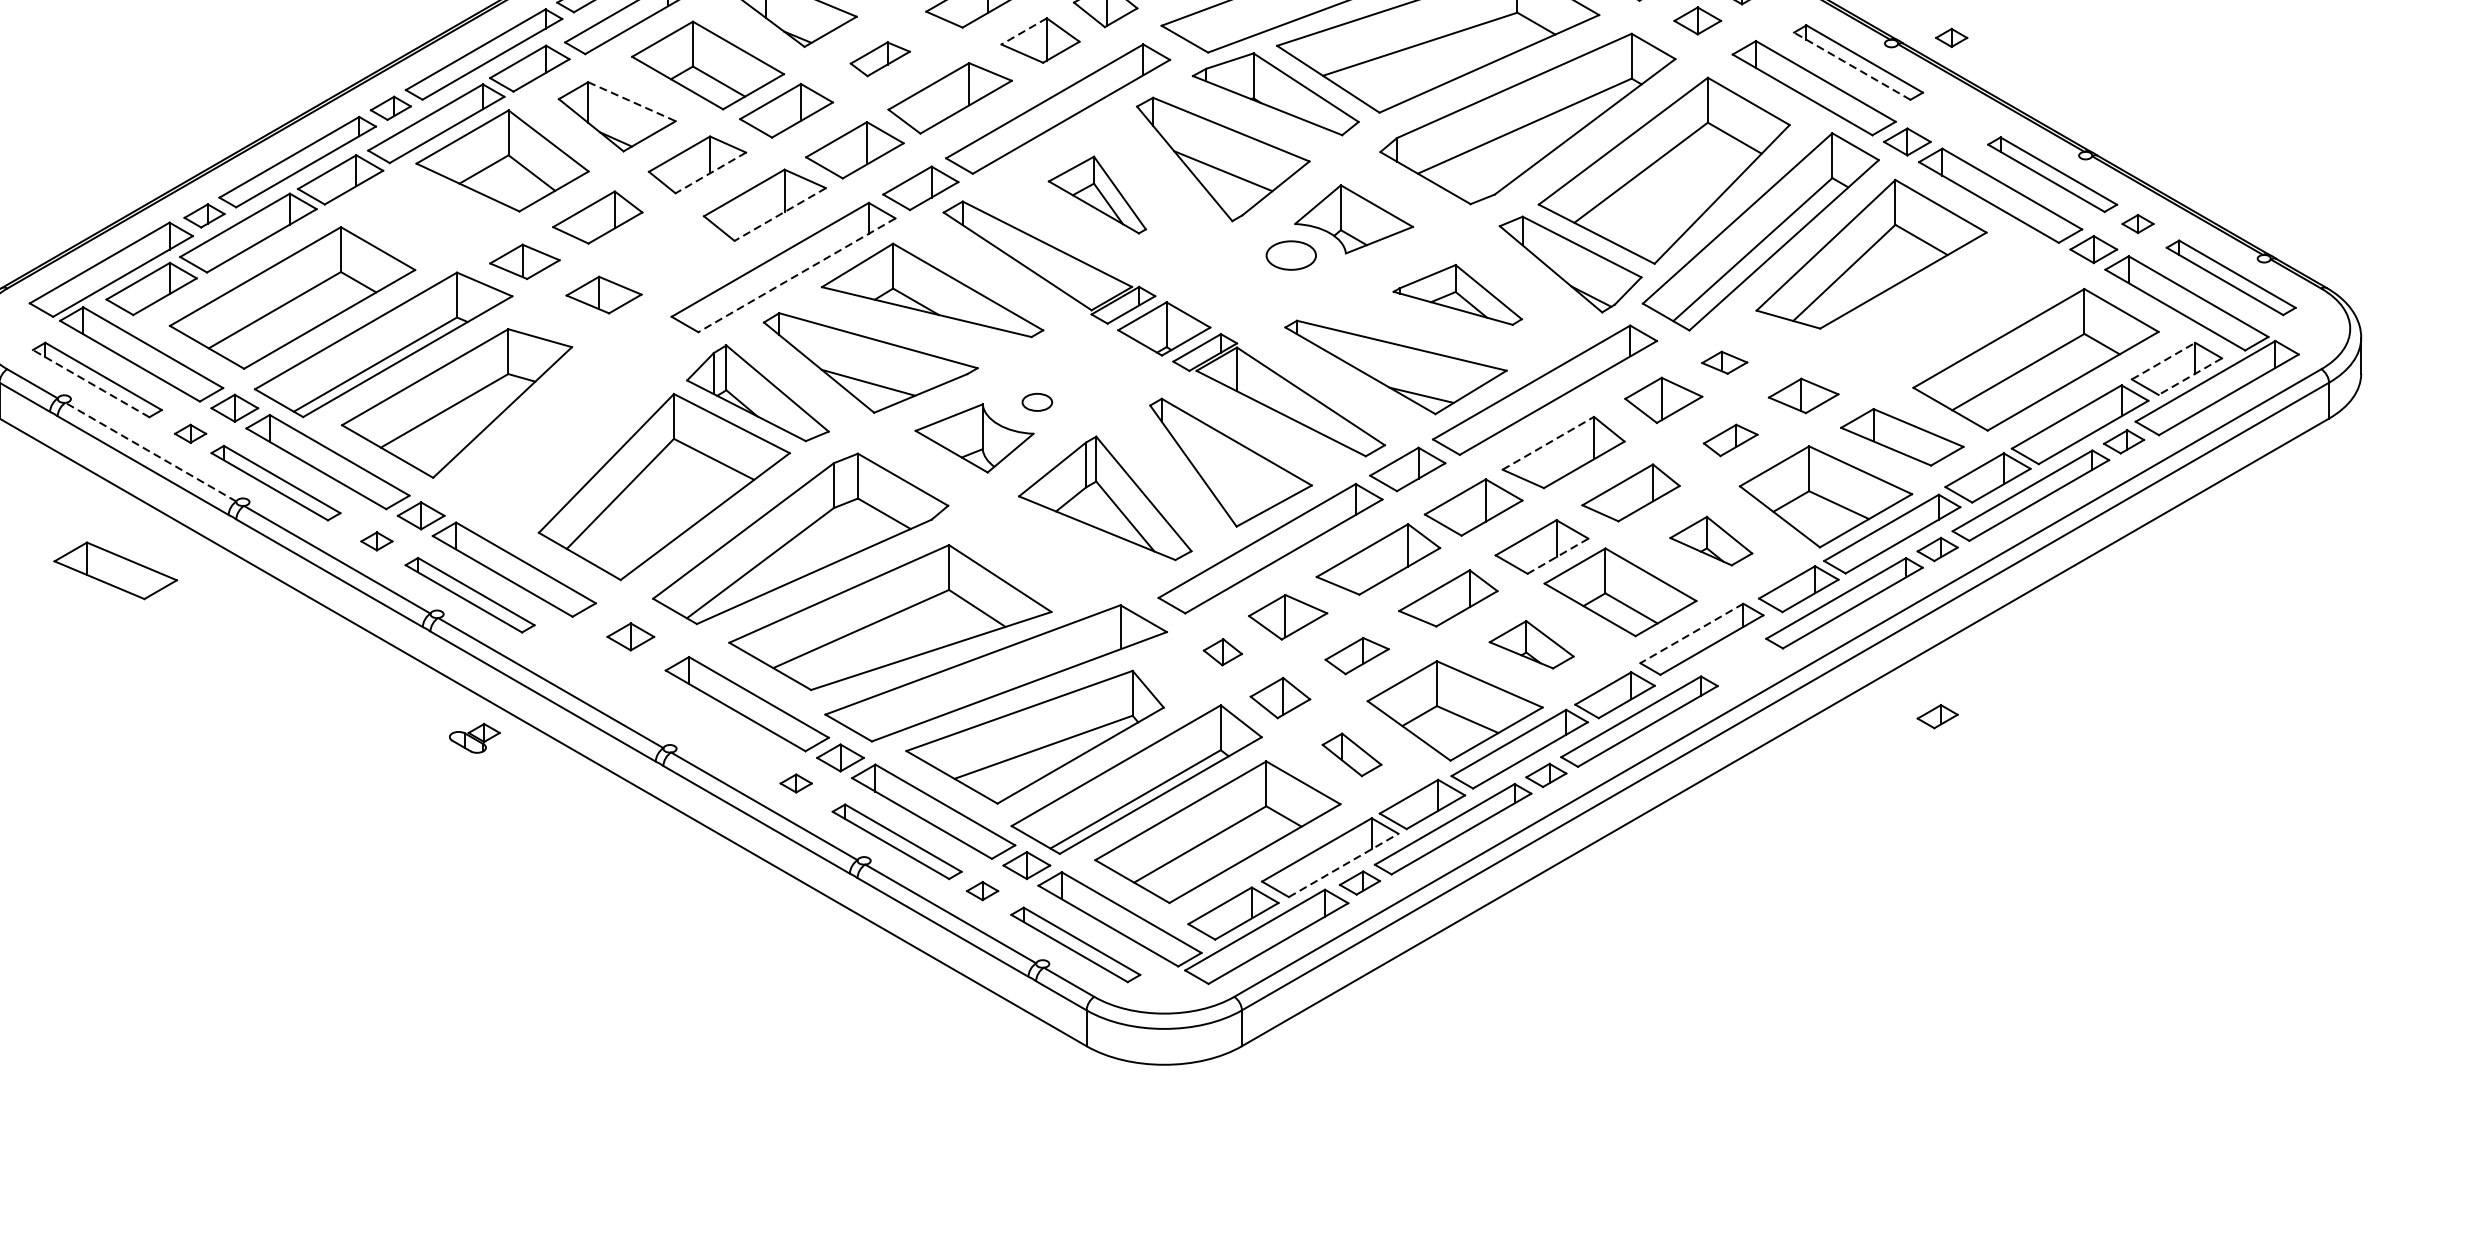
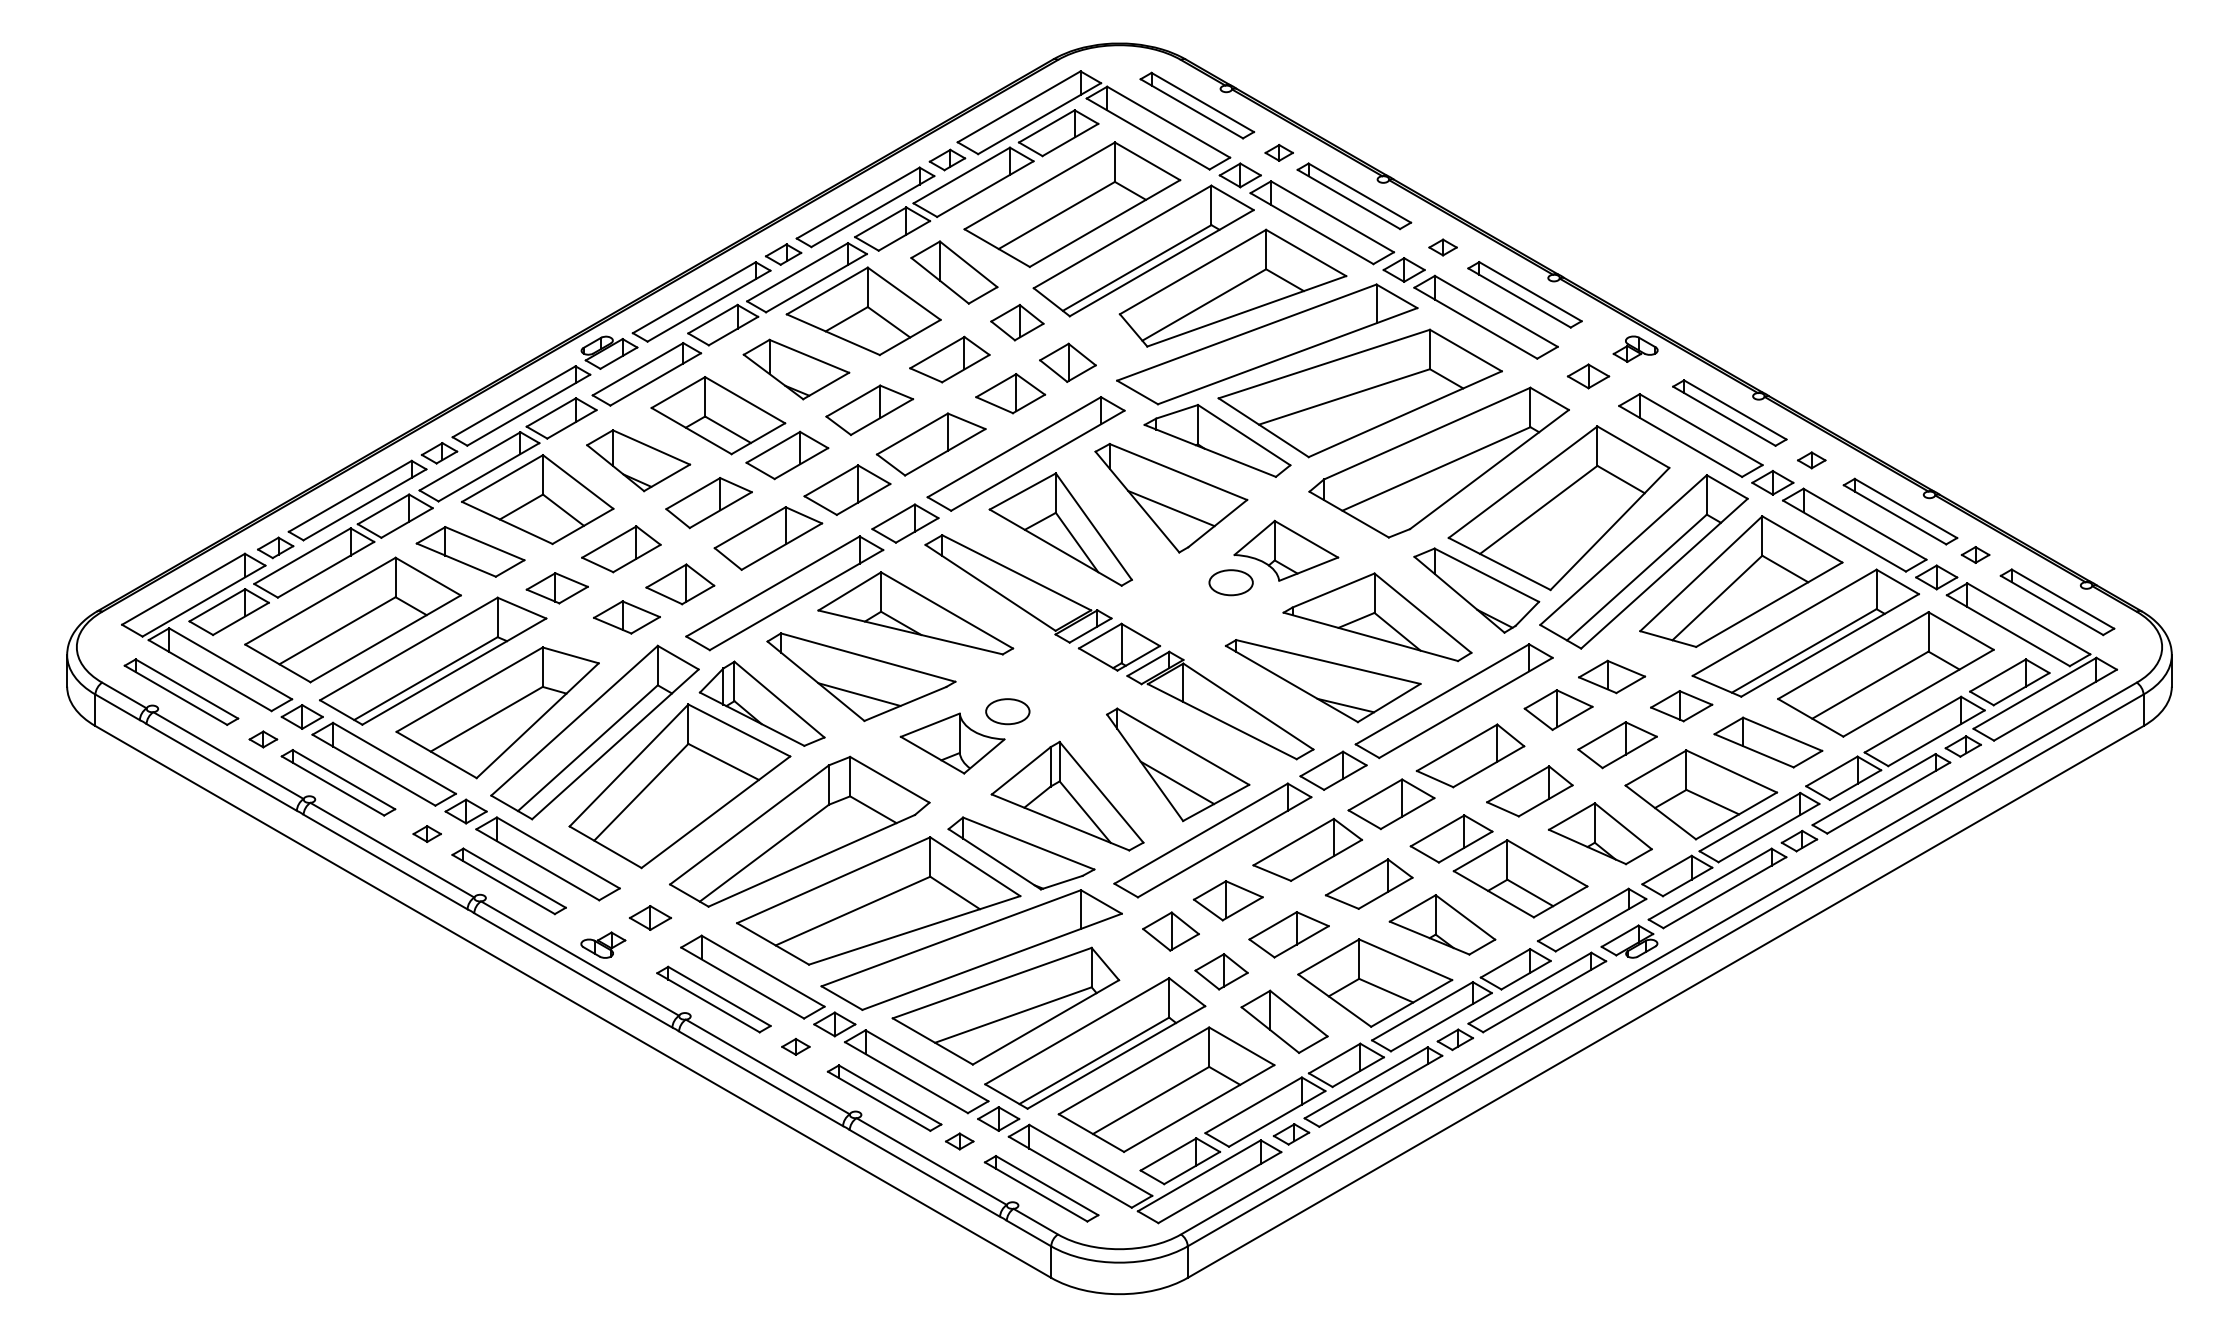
line: (1023, 31) -> (995, 385), dashed -> solid
part: (1951, 38) -> (1811, 460), moved
part: (879, 58) -> (869, 409), size x1.67
line: (1851, 66) -> (1723, 416), dashed -> solid
line: (631, 101) -> (651, 447), dashed -> solid
line: (710, 173) -> (720, 510), dashed -> solid
part: (1097, 195) -> (1060, 529), size x1.67
line: (779, 214) -> (781, 546), dashed -> solid
part: (664, 257) -> (680, 584), added
line: (796, 275) -> (796, 600), dashed -> solid
part: (1457, 295) -> (1377, 617), size x1.67
part: (1944, 312) -> (1805, 632), added
line: (2164, 361) -> (1998, 675), dashed -> solid
part: (1725, 362) -> (1612, 676), size x1.67
line: (2190, 377) -> (2021, 689), dashed -> solid
line: (90, 383) -> (175, 695), dashed -> solid
part: (1036, 402) -> (1007, 711), size x1.67
part: (567, 425) -> (594, 732), added
part: (1730, 440) -> (1617, 745), size x1.67
line: (1548, 442) -> (1457, 747), dashed -> solid
line: (150, 452) -> (228, 755), dashed -> solid
line: (1230, 482) -> (1177, 782), added
part: (1711, 540) -> (1600, 833), size x1.43
line: (1557, 556) -> (1465, 847), dashed -> solid
part: (1052, 563) -> (1021, 853), added
part: (115, 570) -> (470, 551), moved
line: (1690, 634) -> (1582, 915), dashed -> solid
part: (1531, 644) -> (1442, 924), size x1.43
part: (1222, 652) -> (1170, 931), size x1.67
part: (1356, 655) -> (1288, 934), size x1.43
part: (1744, 663) -> (1629, 941), added
part: (1937, 715) -> (1799, 987), removed
part: (702, 729) -> (713, 999), added
part: (475, 737) -> (603, 944), moved
part: (1351, 754) -> (1284, 1021), size x1.67
line: (1344, 864) -> (1277, 1118), dashed -> solid

